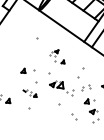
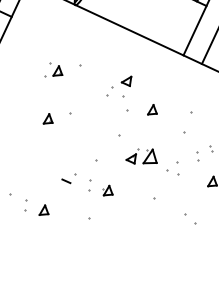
part: (23, 38) -> (52, 70), added
part: (57, 56) -> (131, 96), size x1.43
part: (27, 70) -> (55, 116), moved
part: (29, 93) -> (85, 186), size x1.67

